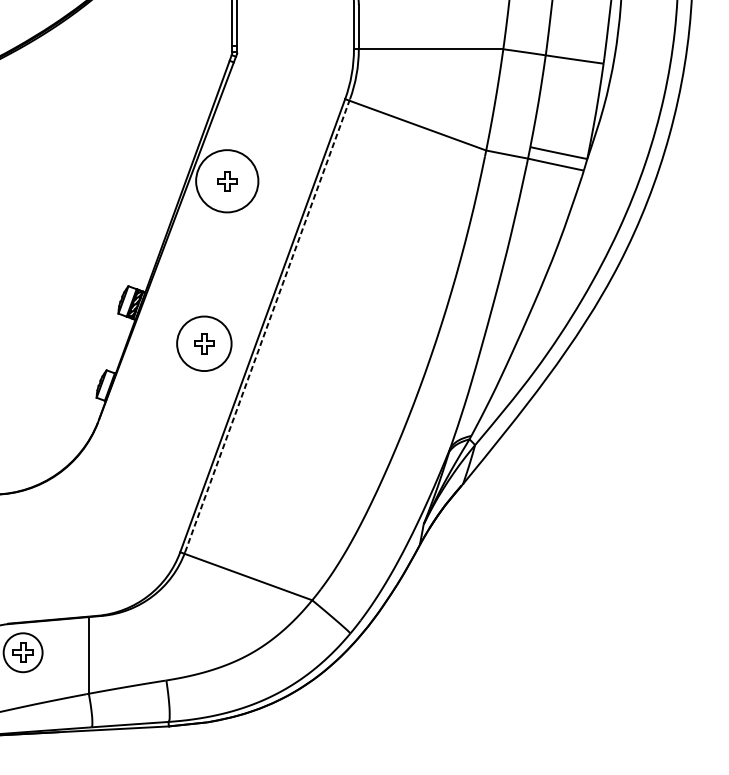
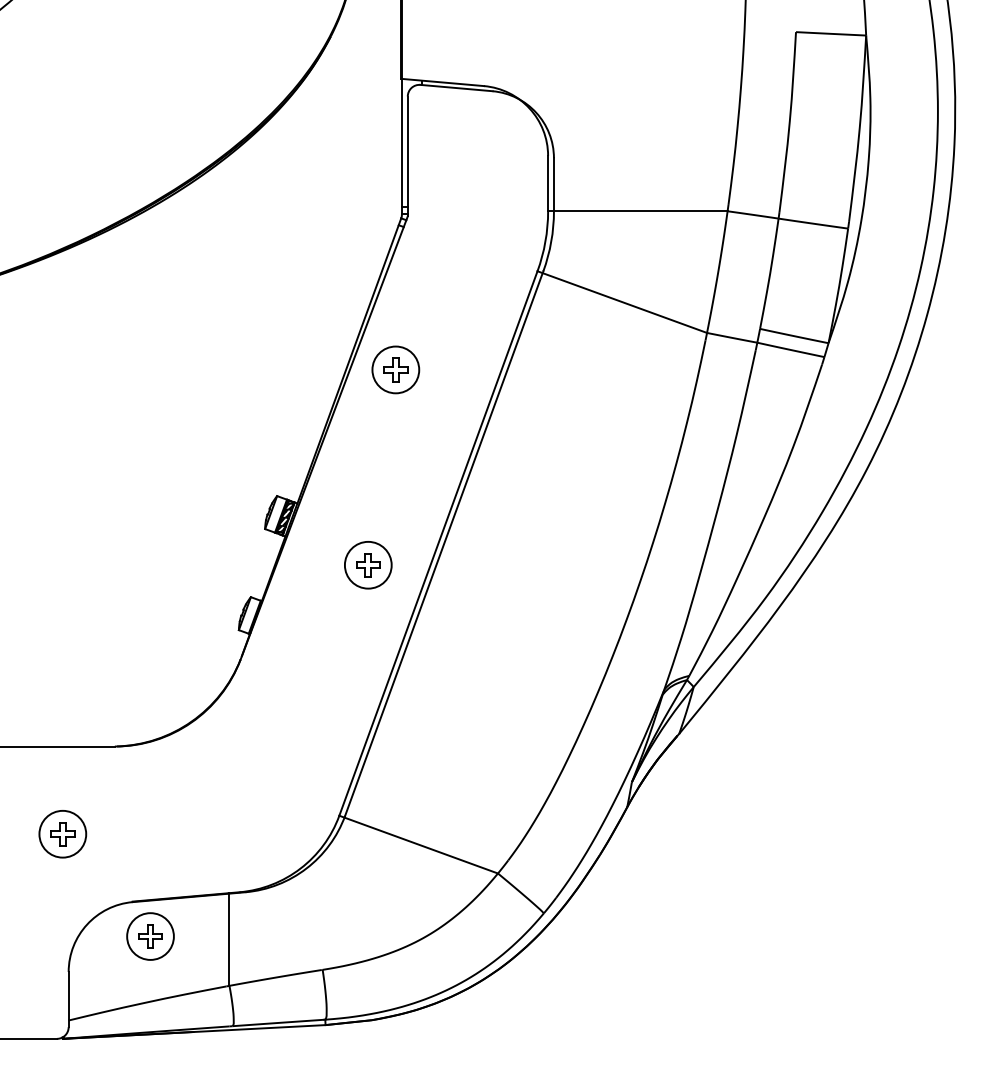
circle: (226, 180) -> (395, 369), size x0.62
line: (267, 325) -> (444, 543), dashed -> solid
circle: (203, 343) -> (367, 564), size x0.71

